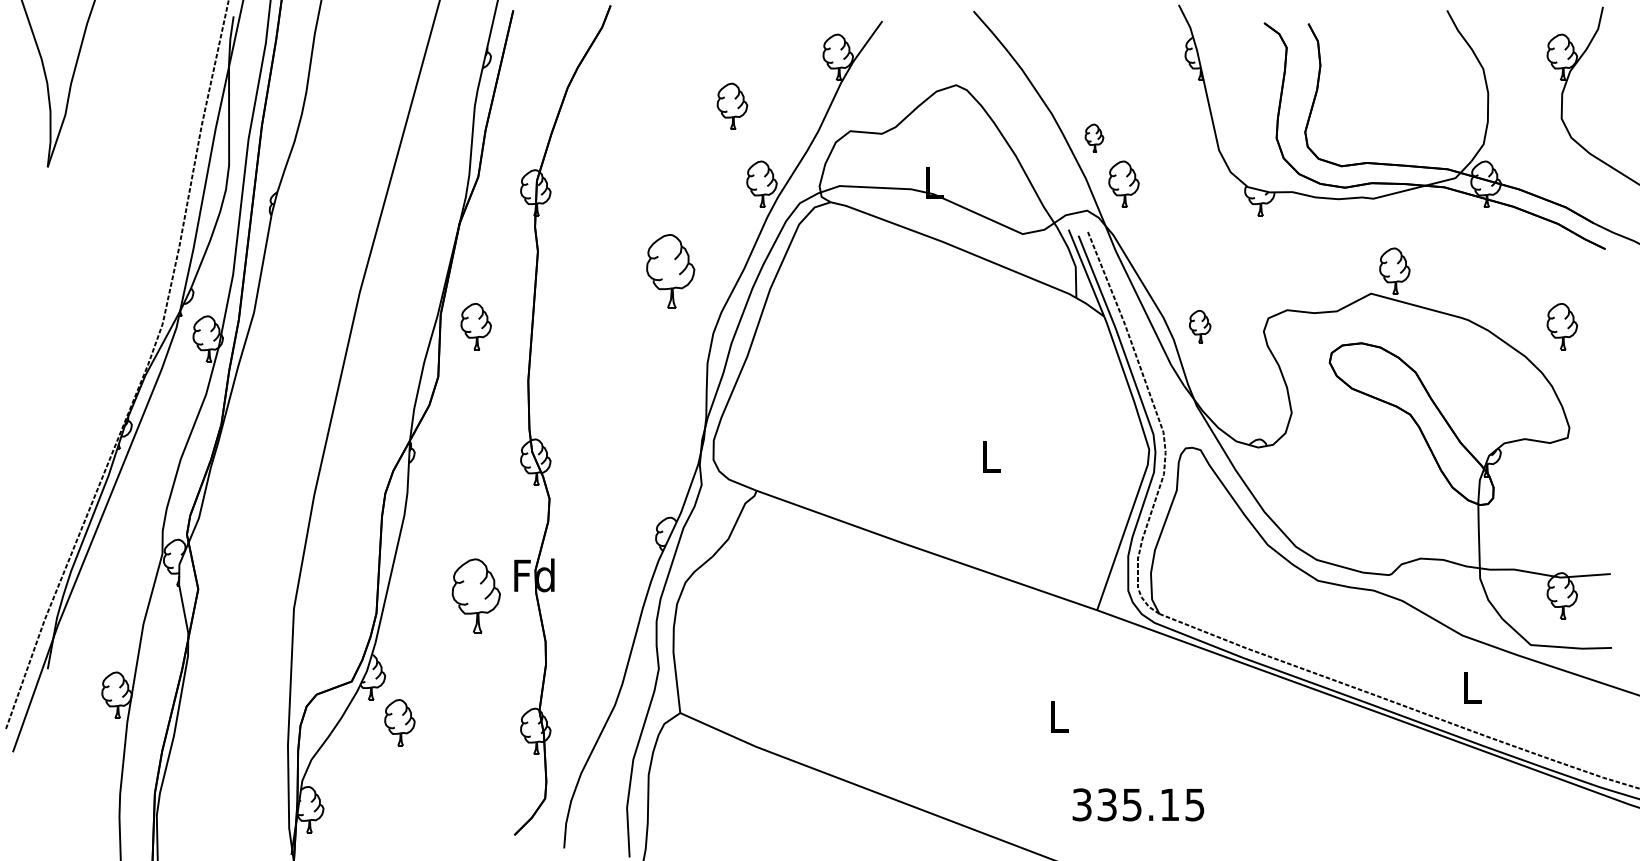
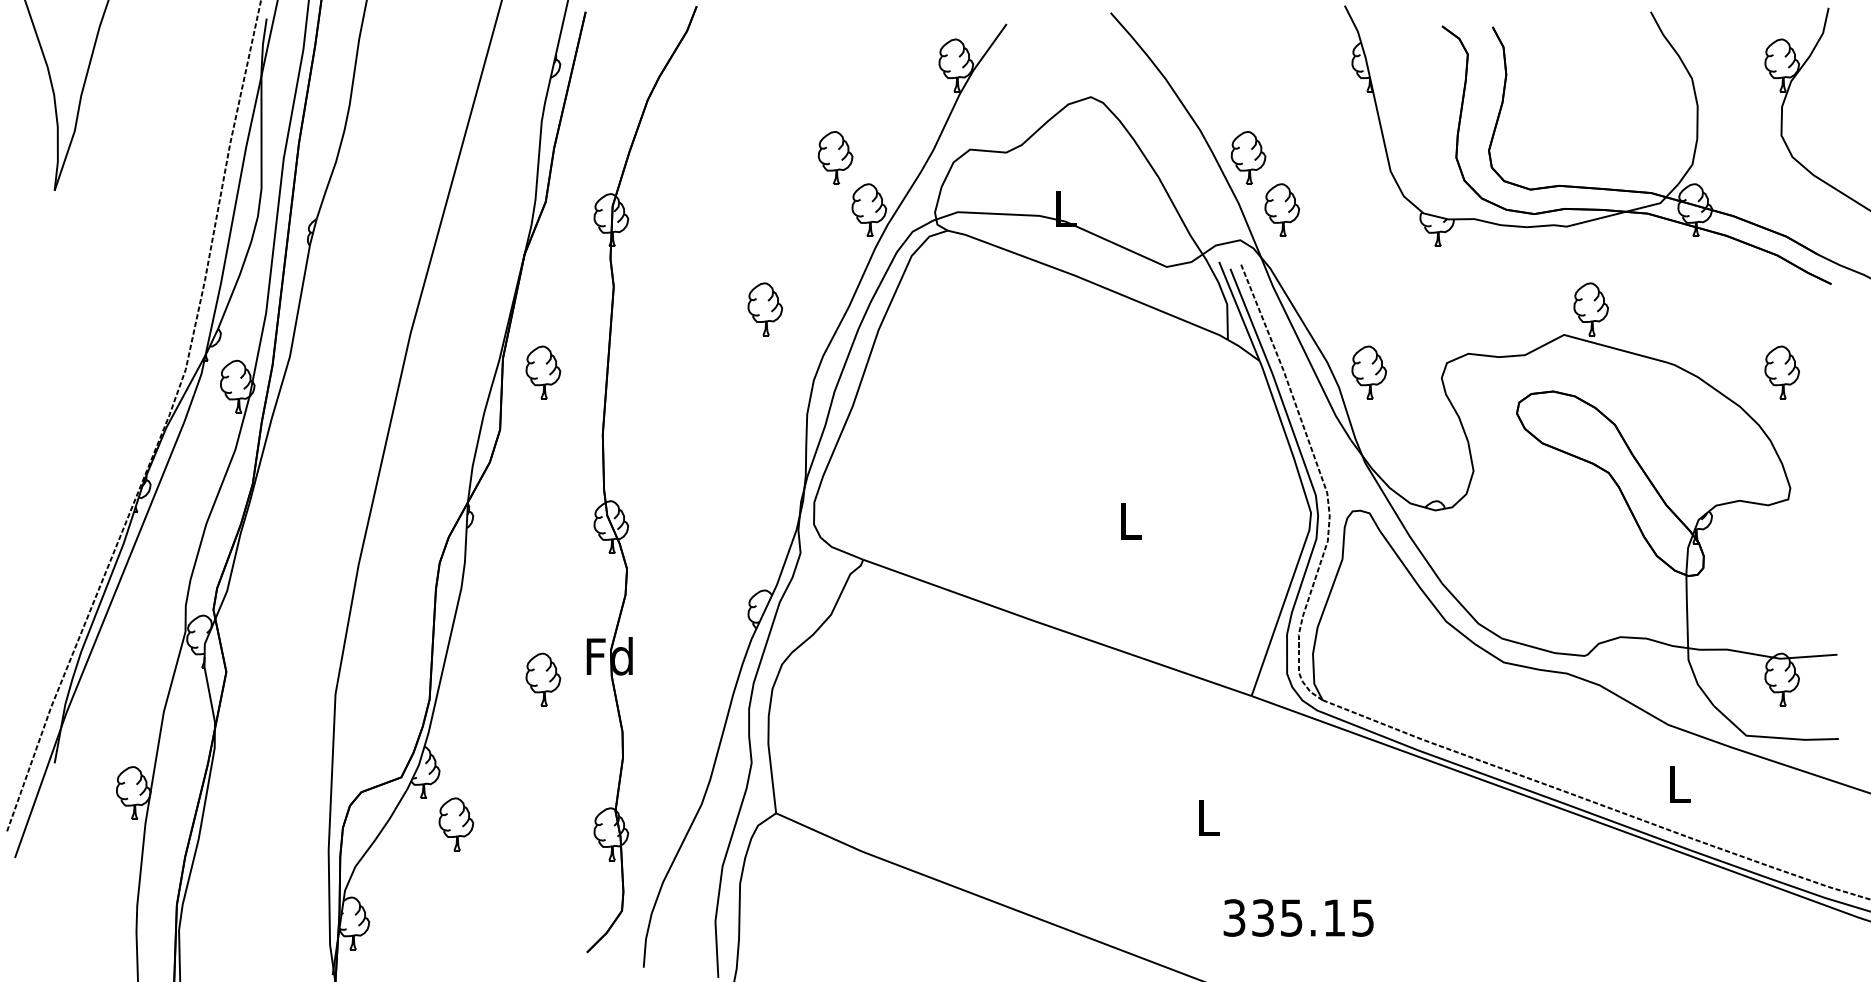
part: (732, 105) -> (835, 156), moved
part: (1094, 137) -> (1248, 156), size x1.67
part: (670, 270) -> (764, 308), size x0.62
part: (1199, 326) -> (1368, 372), size x1.43
part: (475, 595) -> (542, 679), size x0.62

